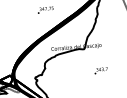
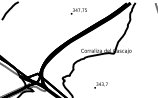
text: (100, 70) -> (100, 85), moved

